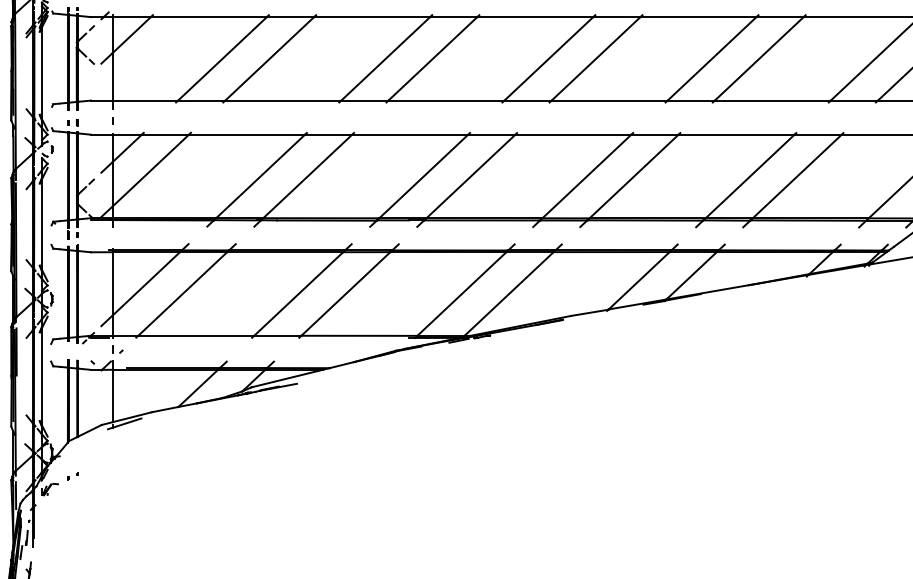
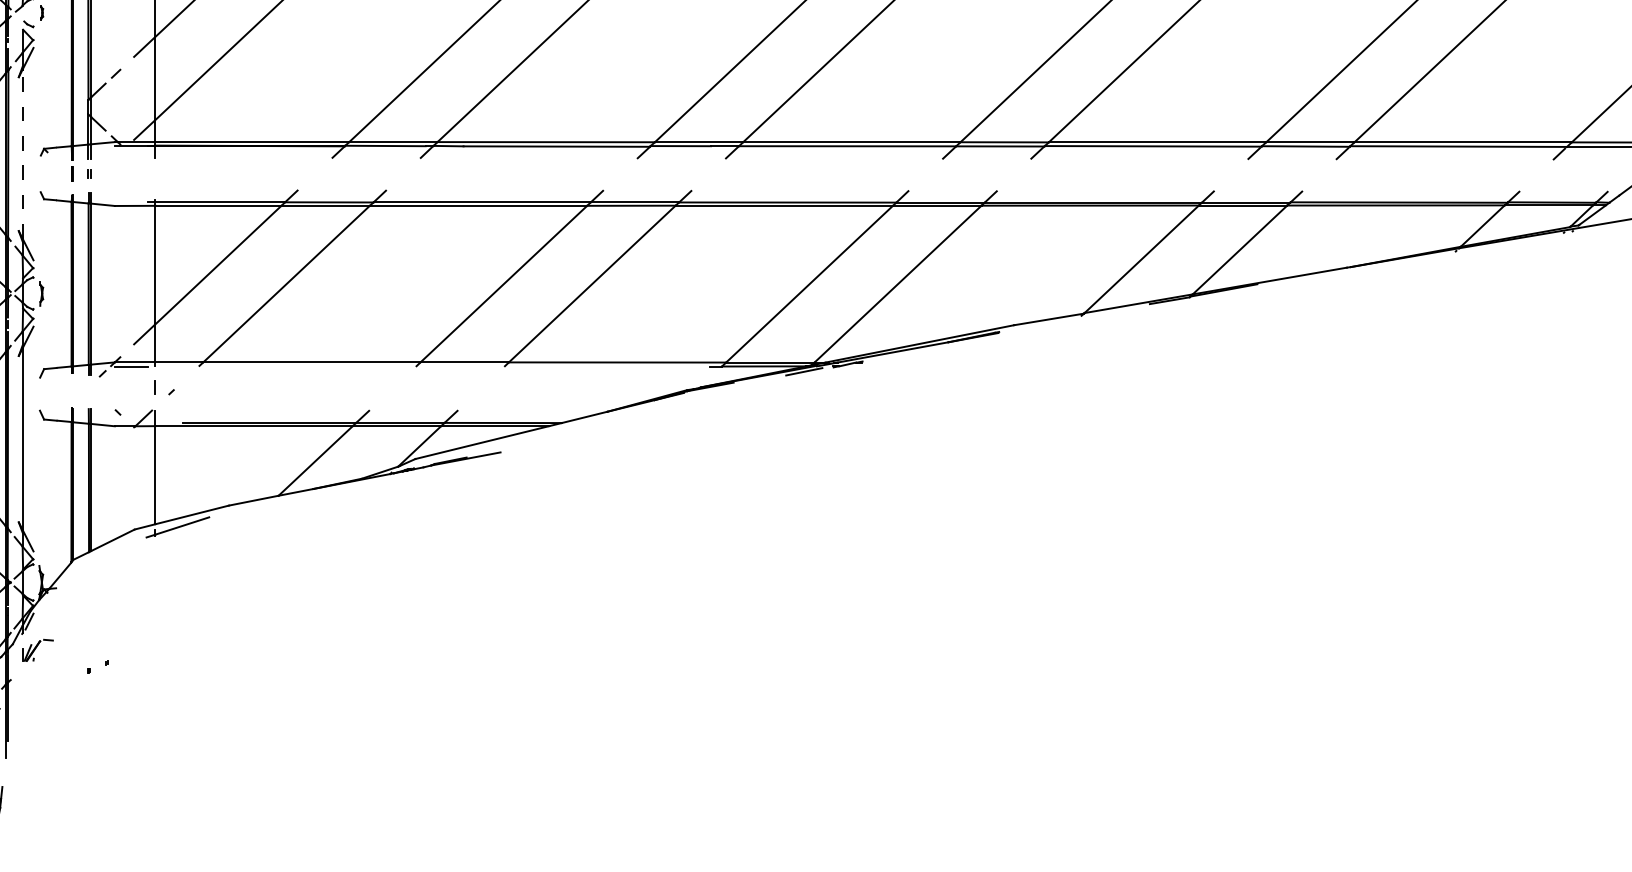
line: (41, 224) -> (21, 153), solid -> dashed
part: (72, 476) -> (96, 667), moved

